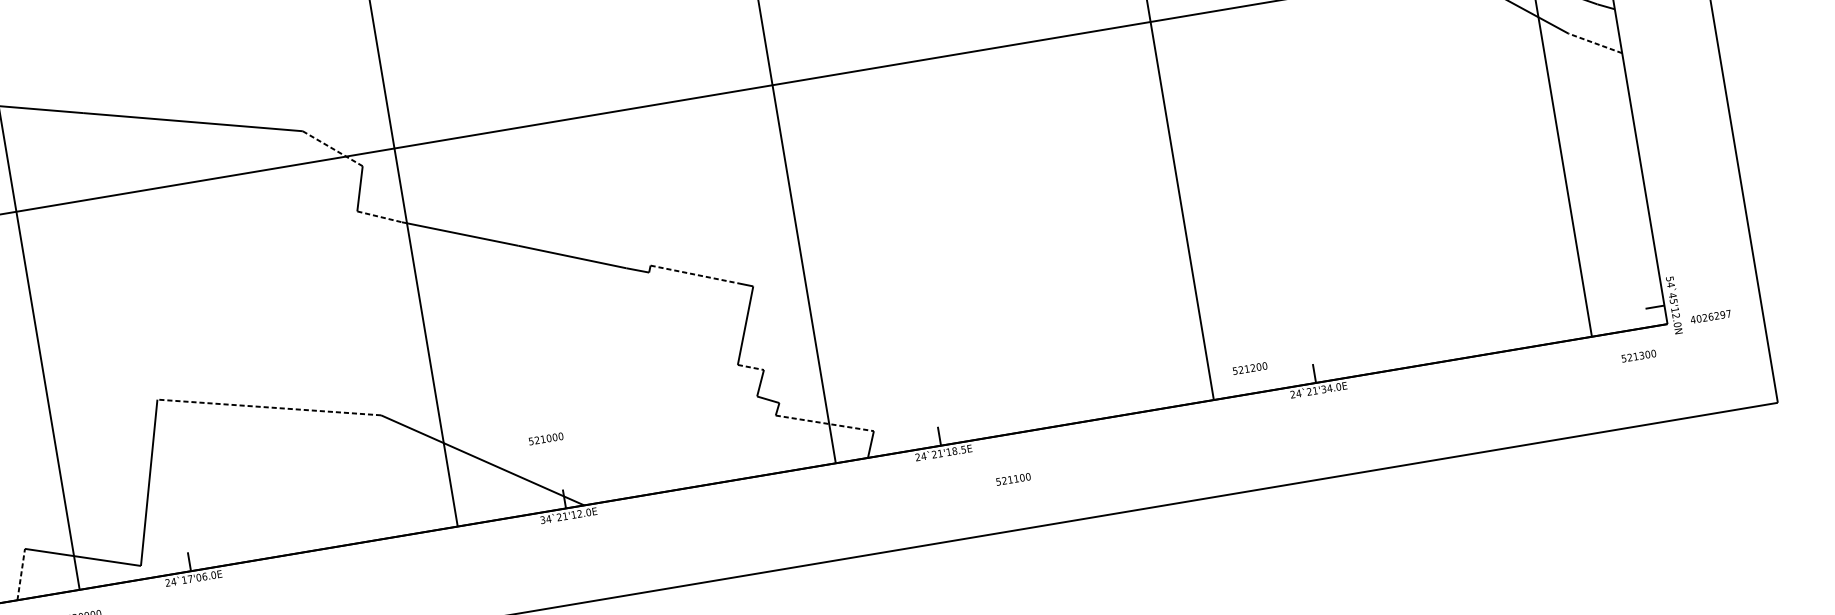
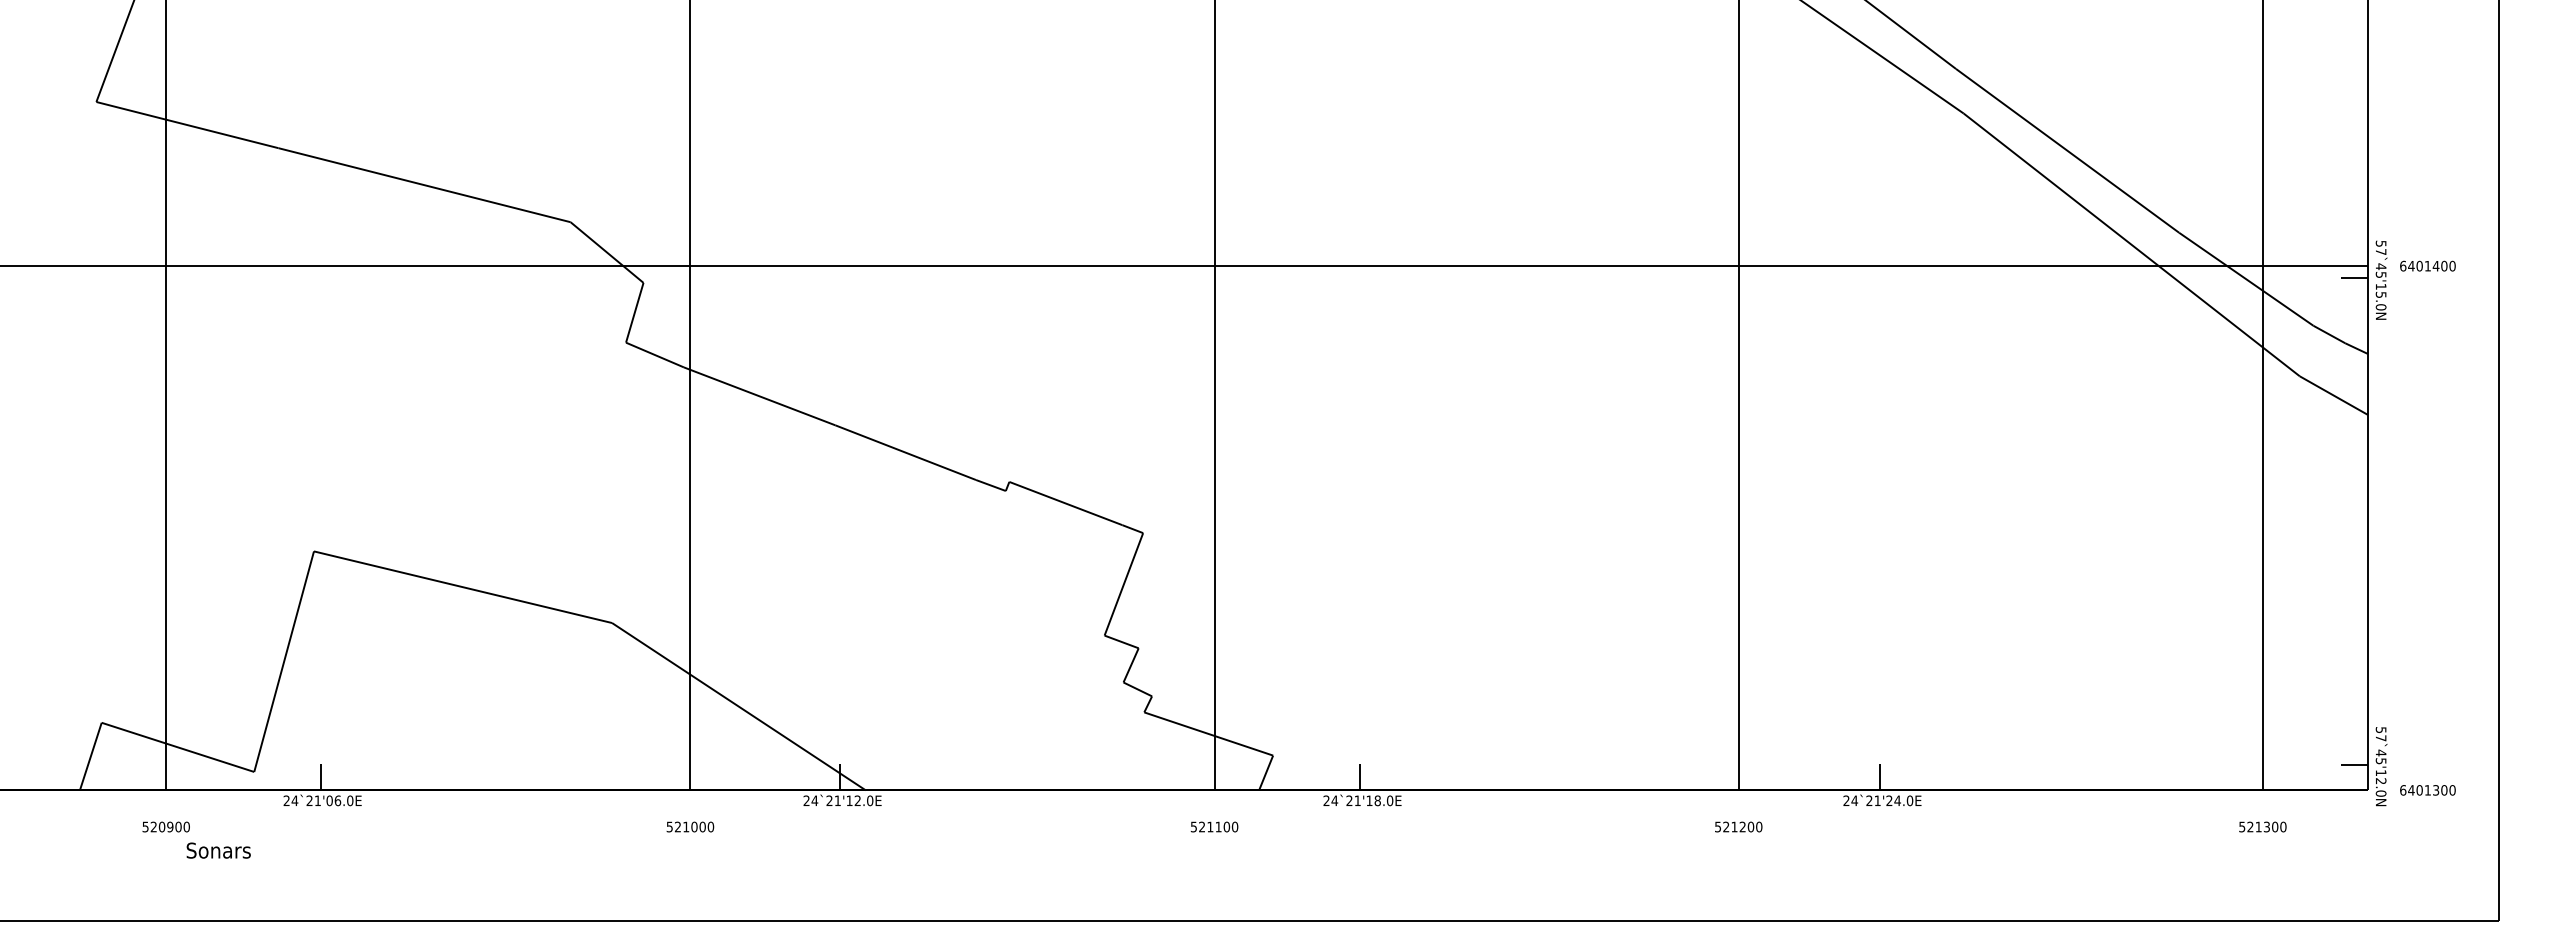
line: (1595, 43) -> (2333, 395), dashed -> solid
line: (333, 148) -> (607, 252), dashed -> solid
line: (380, 217) -> (655, 355), dashed -> solid
line: (694, 274) -> (1066, 503), dashed -> solid
text: (1671, 285) -> (2381, 738), 54`45'12.0N -> 57`45'12.0N
text: (1710, 317) -> (2427, 790), 4026297 -> 6401300
text: (1638, 355) -> (2262, 826), moved
line: (751, 367) -> (1122, 642), dashed -> solid
text: (1249, 368) -> (1738, 826), moved
text: (1323, 389) -> (1889, 801), 24`21'34.0E -> 24`21'24.0E
line: (268, 407) -> (462, 587), dashed -> solid
line: (824, 423) -> (1208, 734), dashed -> solid
text: (546, 438) -> (690, 826), moved
text: (963, 449) -> (1390, 800), 24`21'18.5E -> 24`21'18.0E
text: (1013, 478) -> (1214, 826), moved
text: (542, 520) -> (806, 801), 34`21'12.0E -> 24`21'12.0E
line: (20, 574) -> (90, 756), dashed -> solid
text: (187, 579) -> (313, 800), 24`17'06.0E -> 24`21'06.0E

